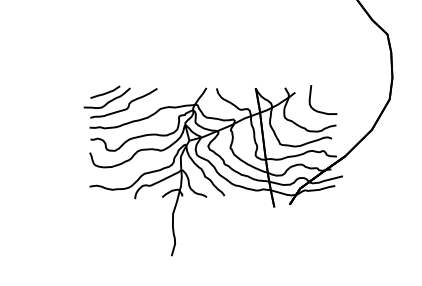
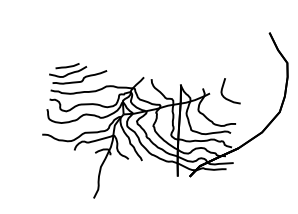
curve: (311, 95) -> (223, 85), moved

